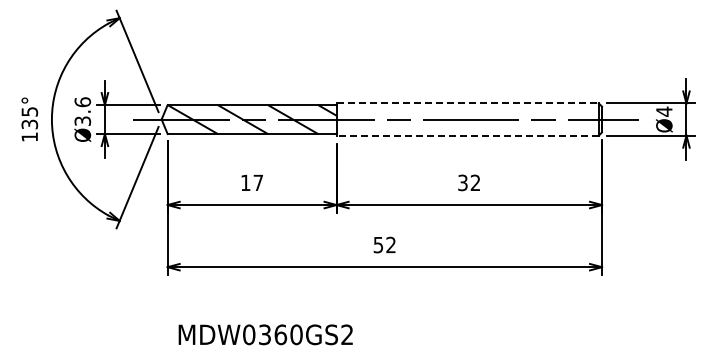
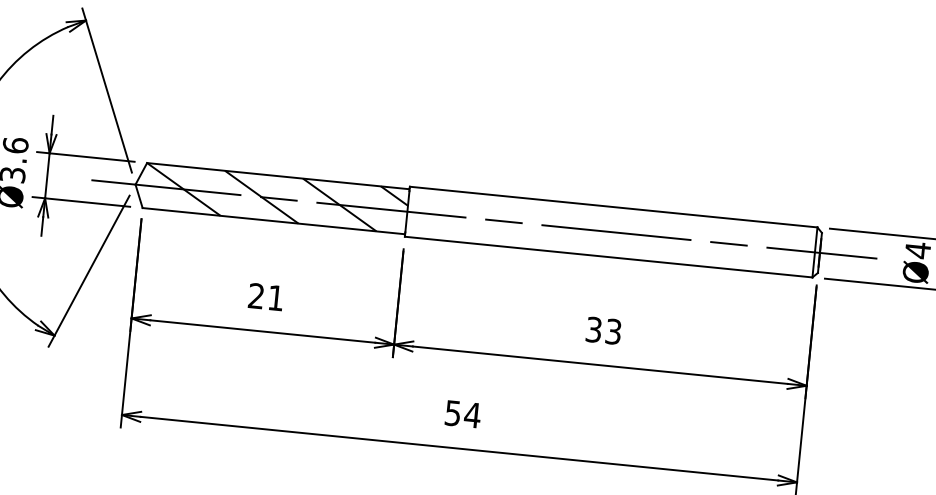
line: (468, 103) -> (614, 207), dashed -> solid
line: (467, 135) -> (608, 256), dashed -> solid
text: (251, 182) -> (265, 296), 17 -> 21
text: (475, 183) -> (613, 332), 32 -> 33
text: (390, 244) -> (471, 414), 52 -> 54

